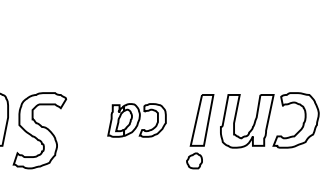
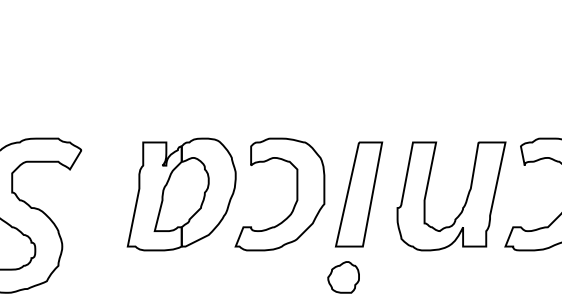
part: (136, 120) -> (224, 194), size x1.67

